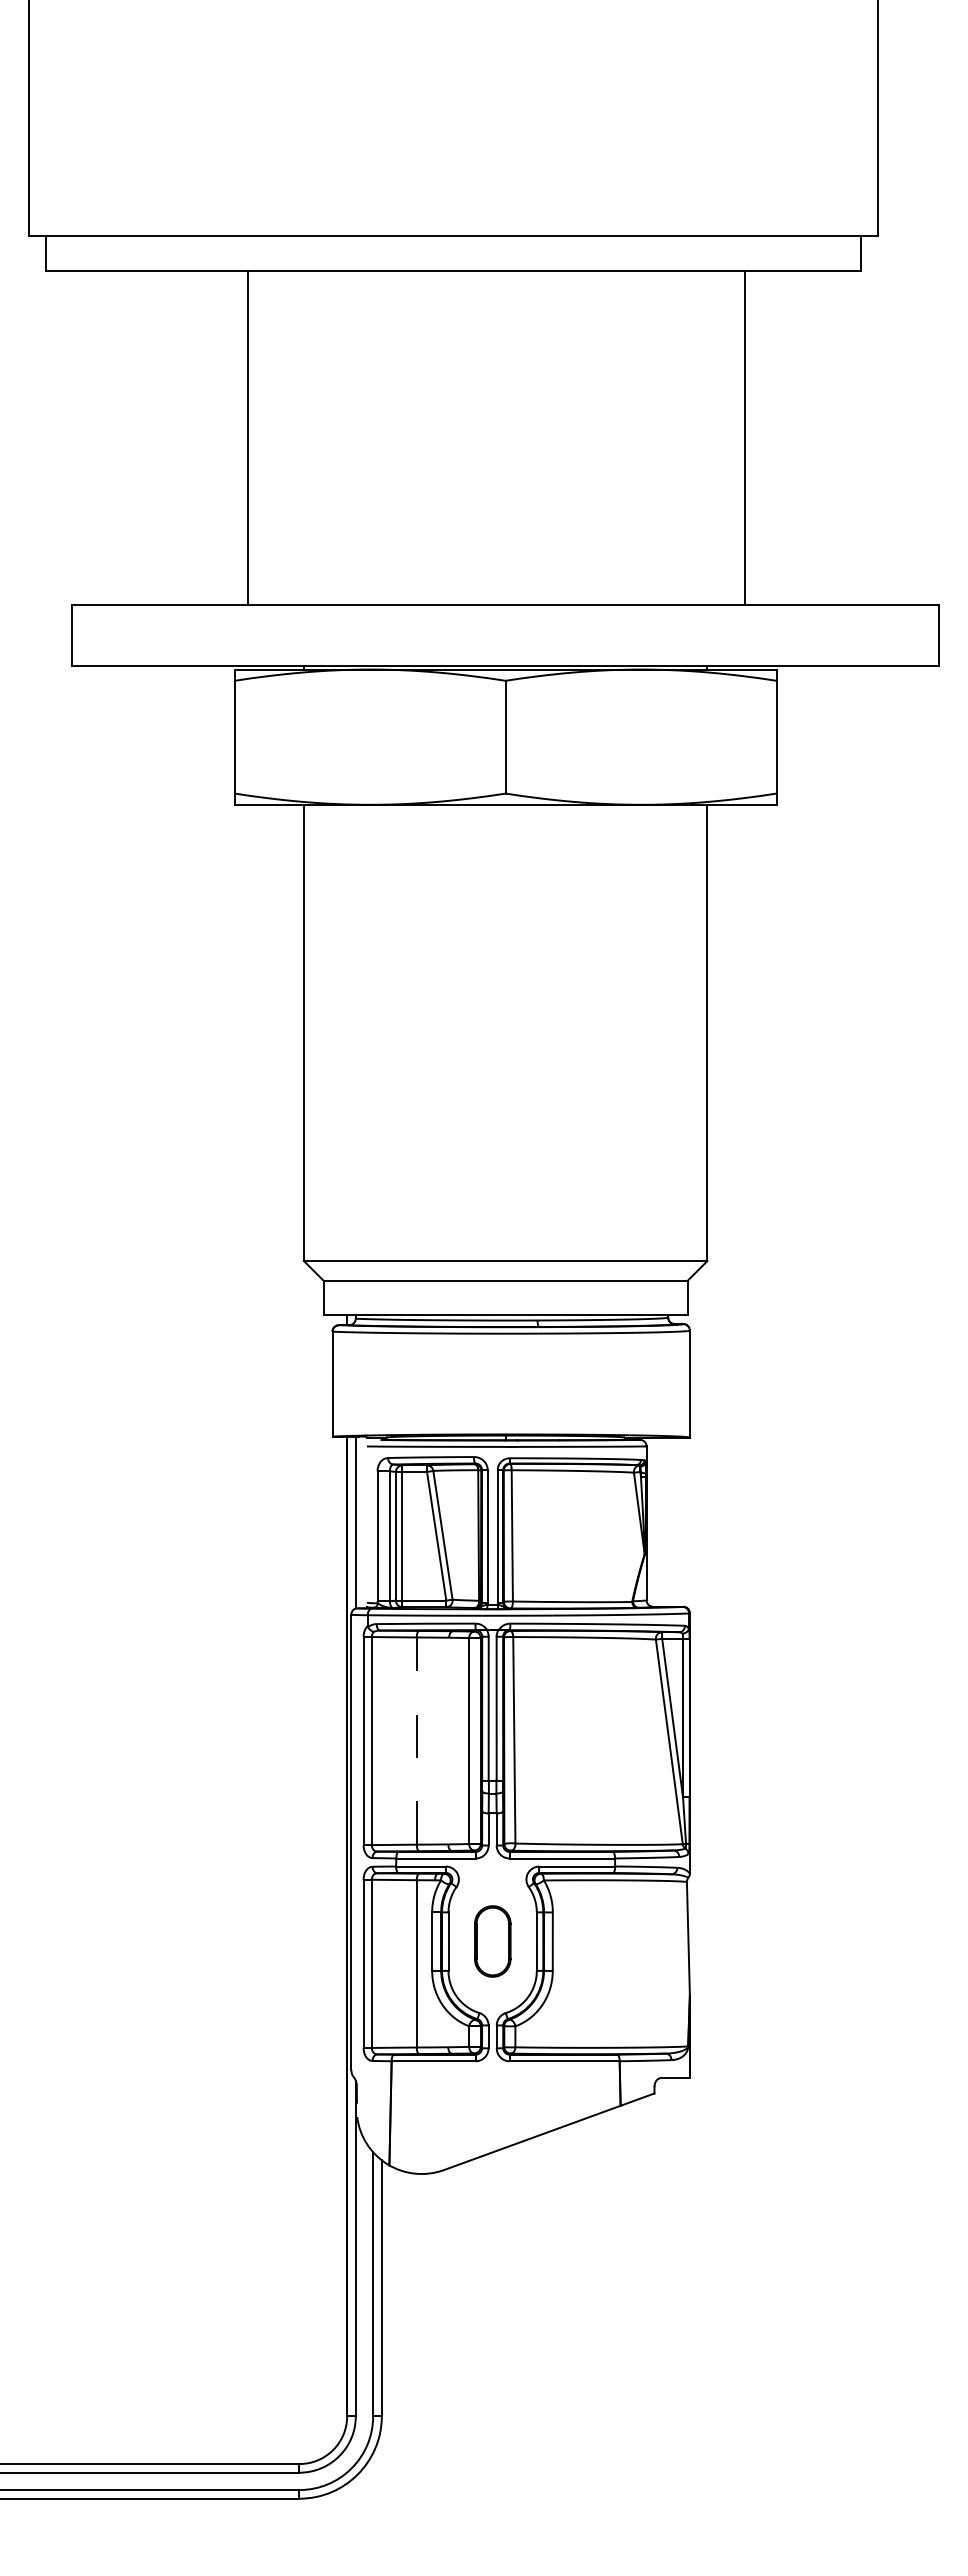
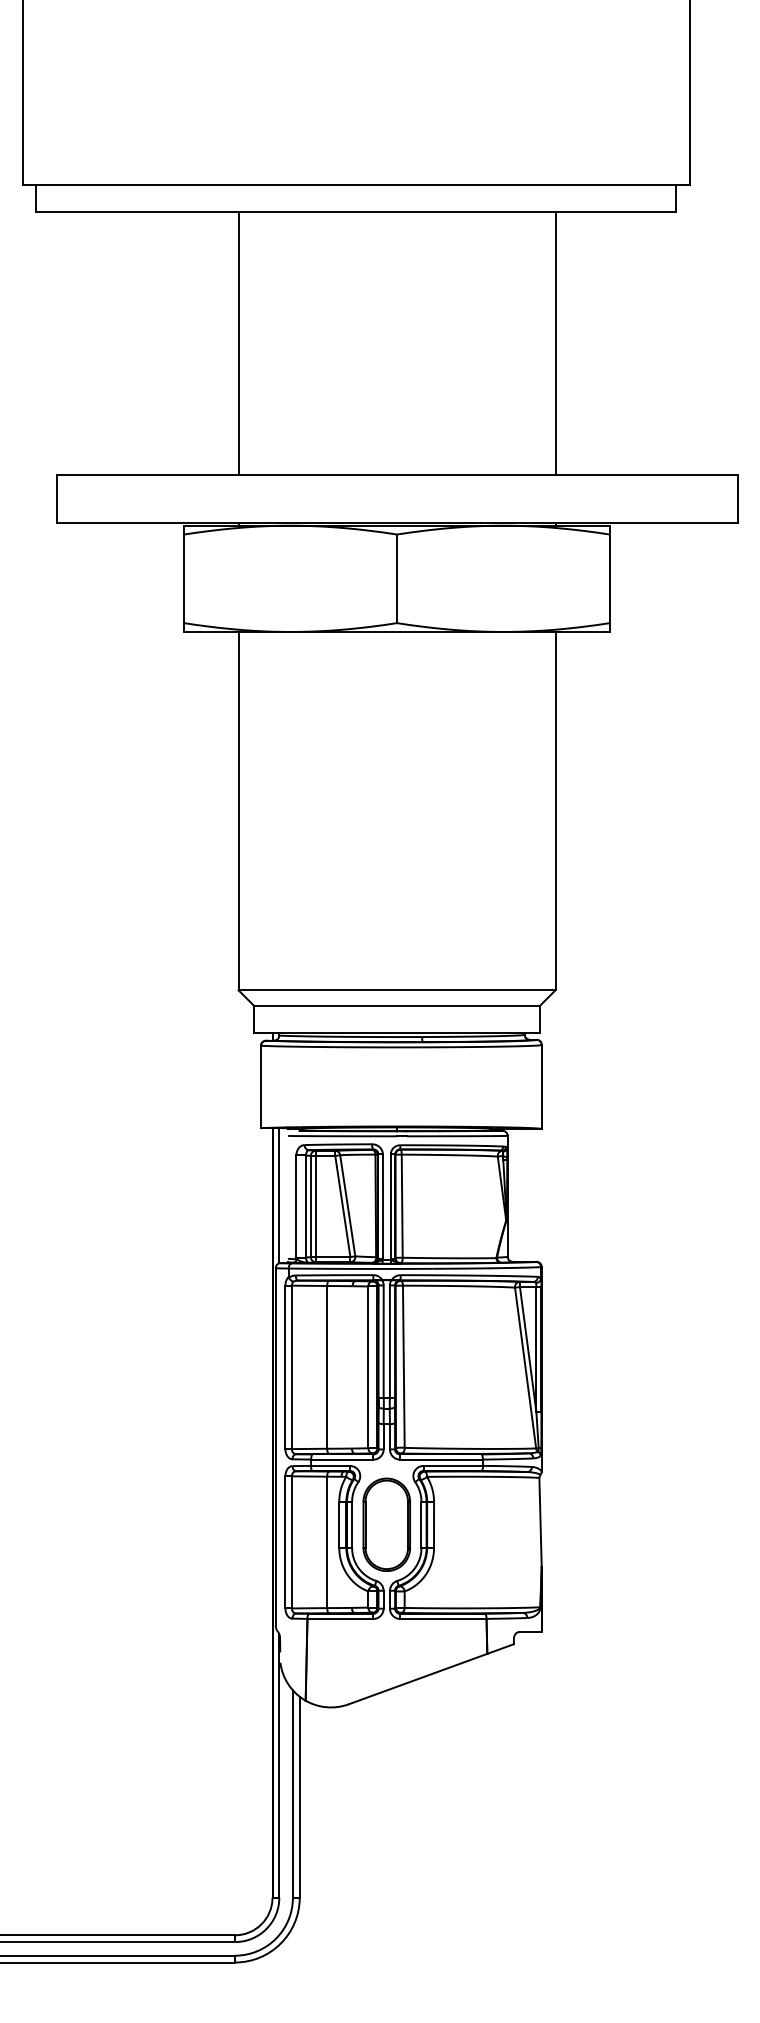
line: (247, 437) -> (238, 343), moved
line: (745, 437) -> (555, 343), moved
line: (416, 1741) -> (326, 1367), dashed -> solid
part: (492, 1941) -> (386, 1524), size x1.67

